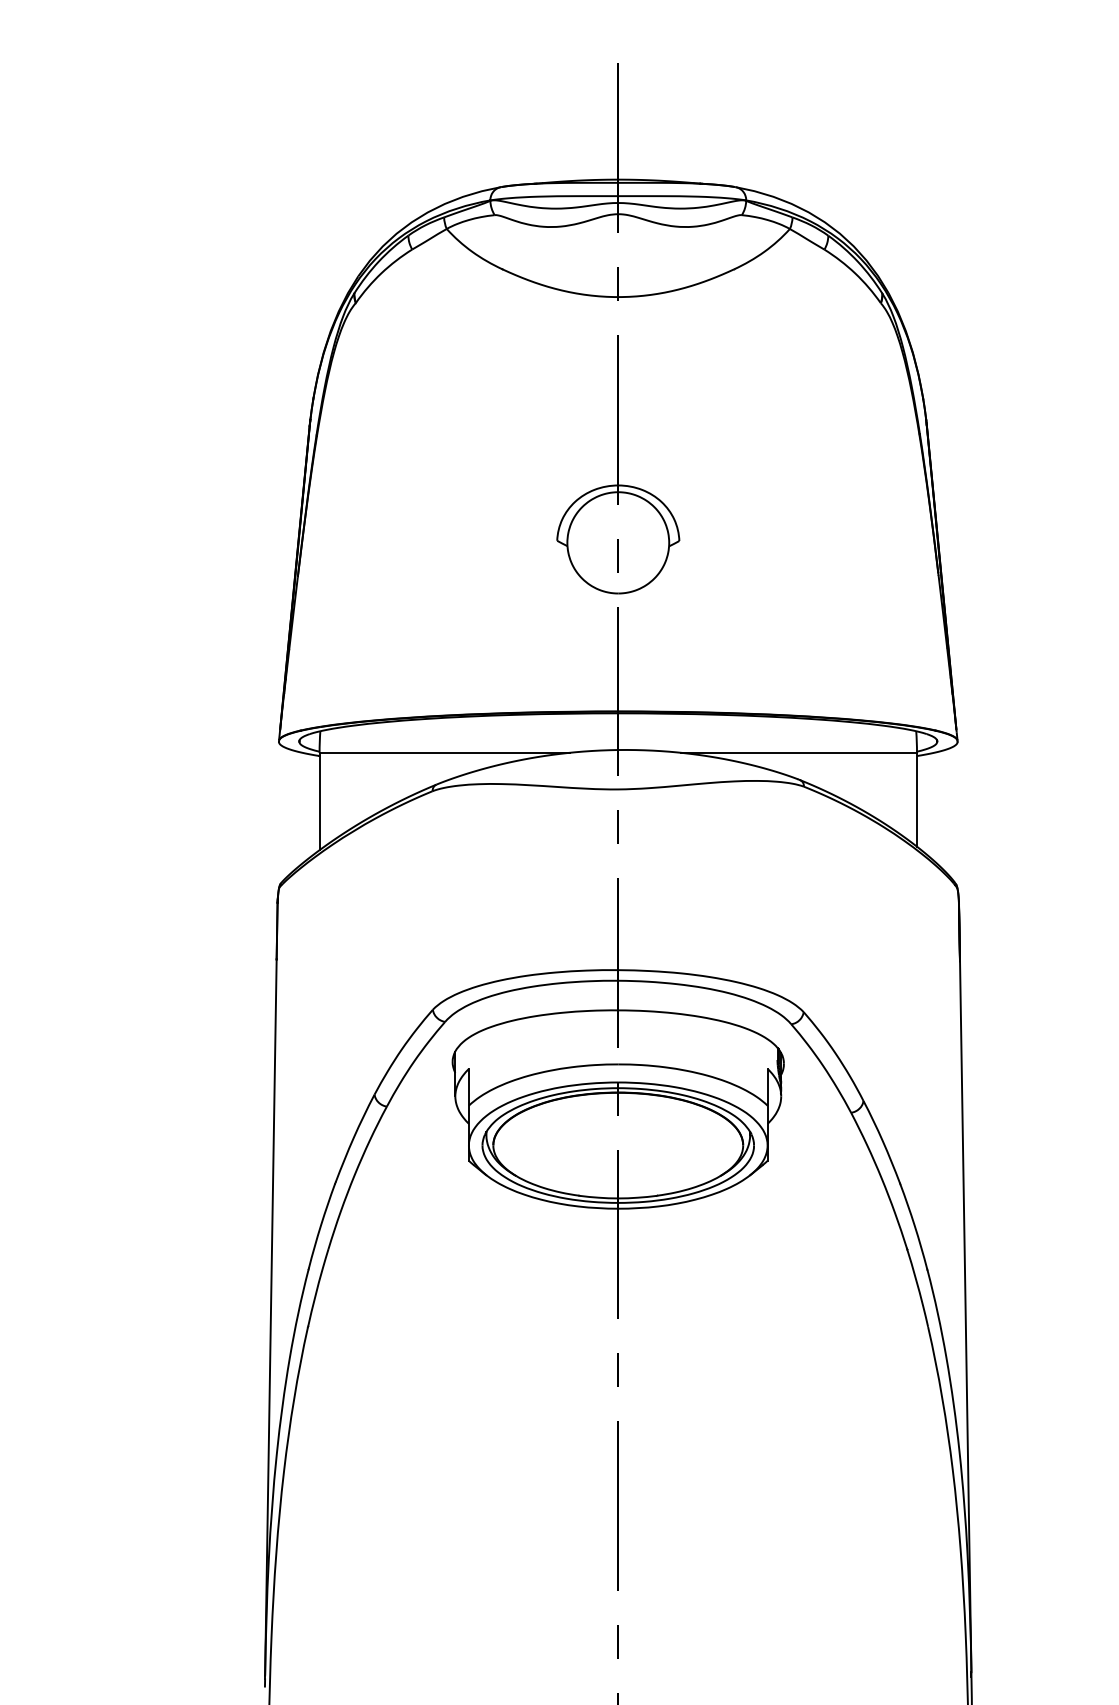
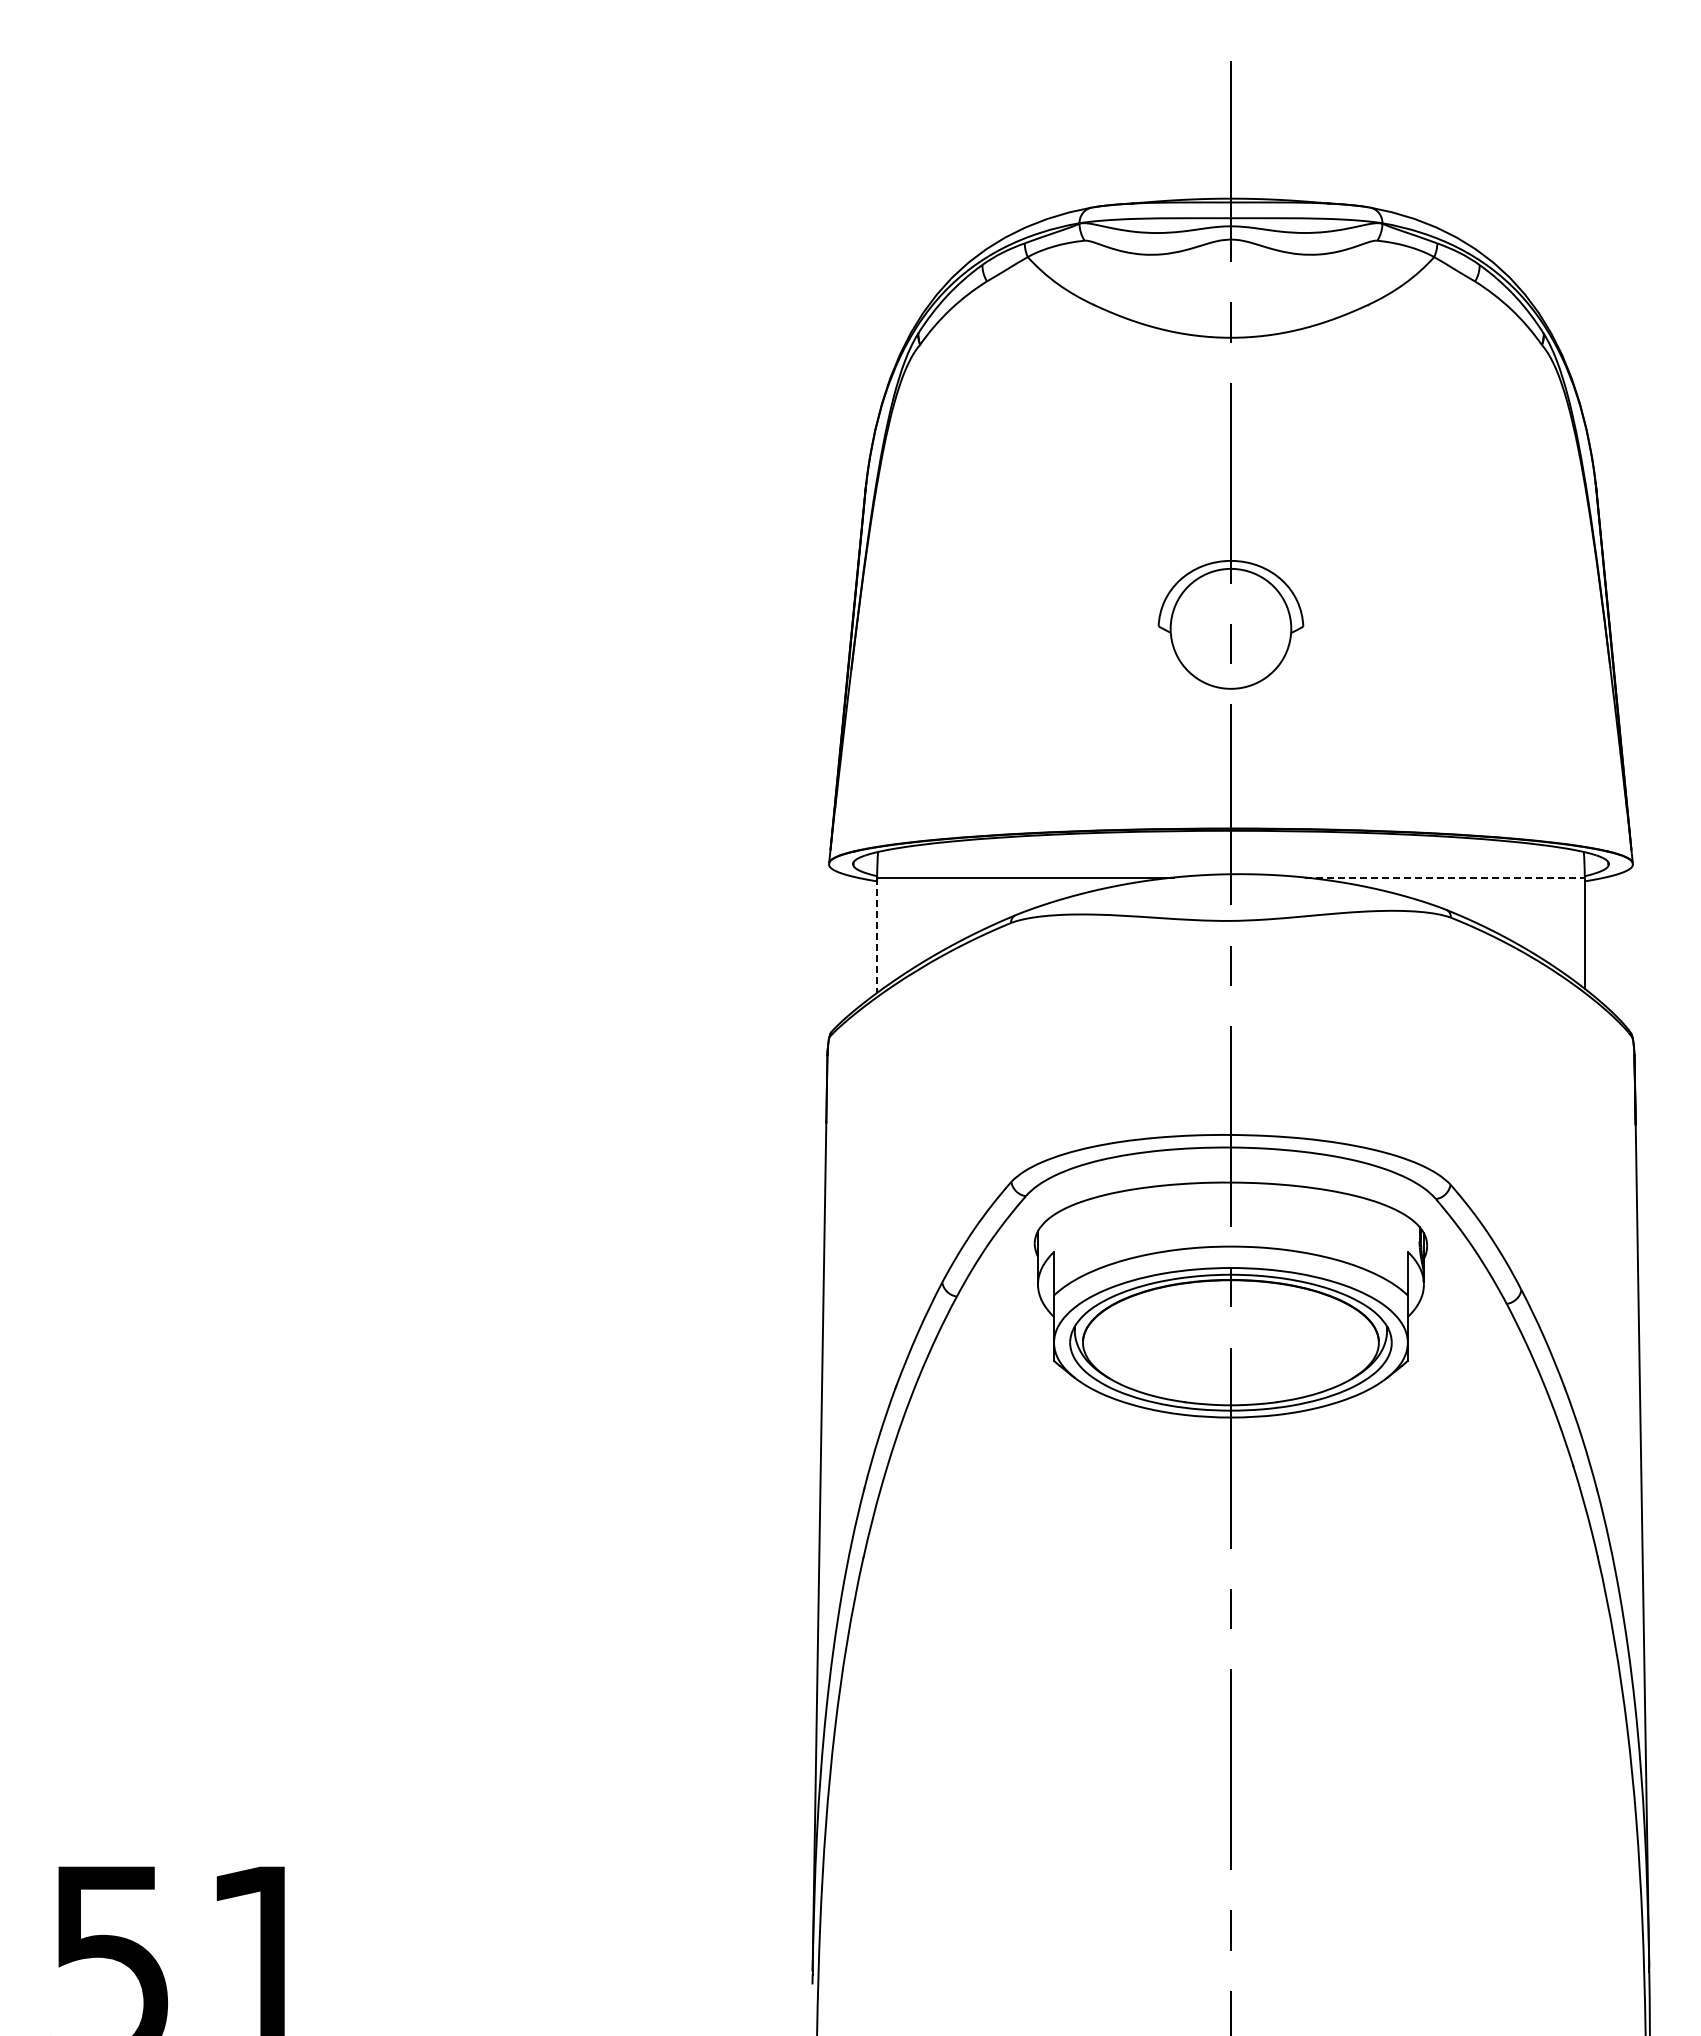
line: (798, 752) -> (1444, 877), solid -> dashed
line: (319, 801) -> (877, 935), solid -> dashed

